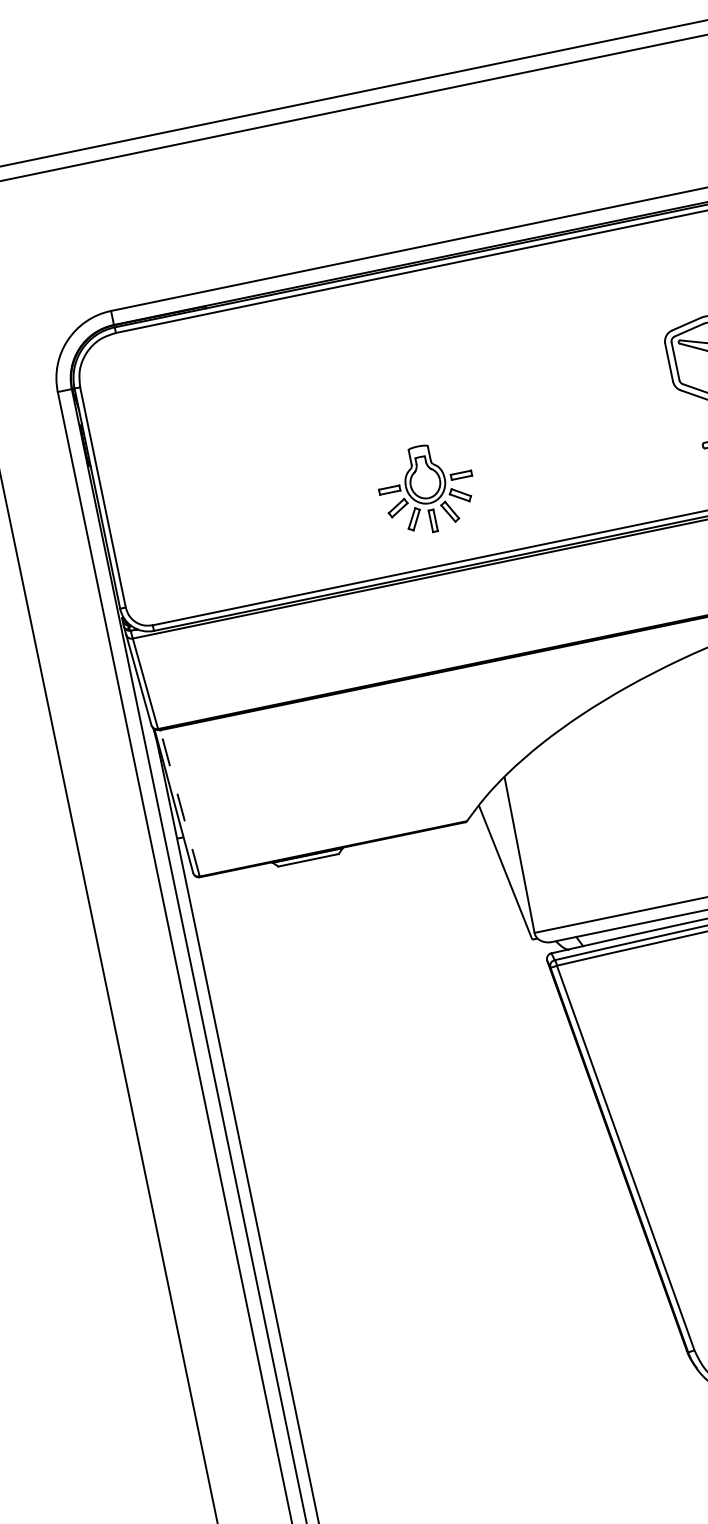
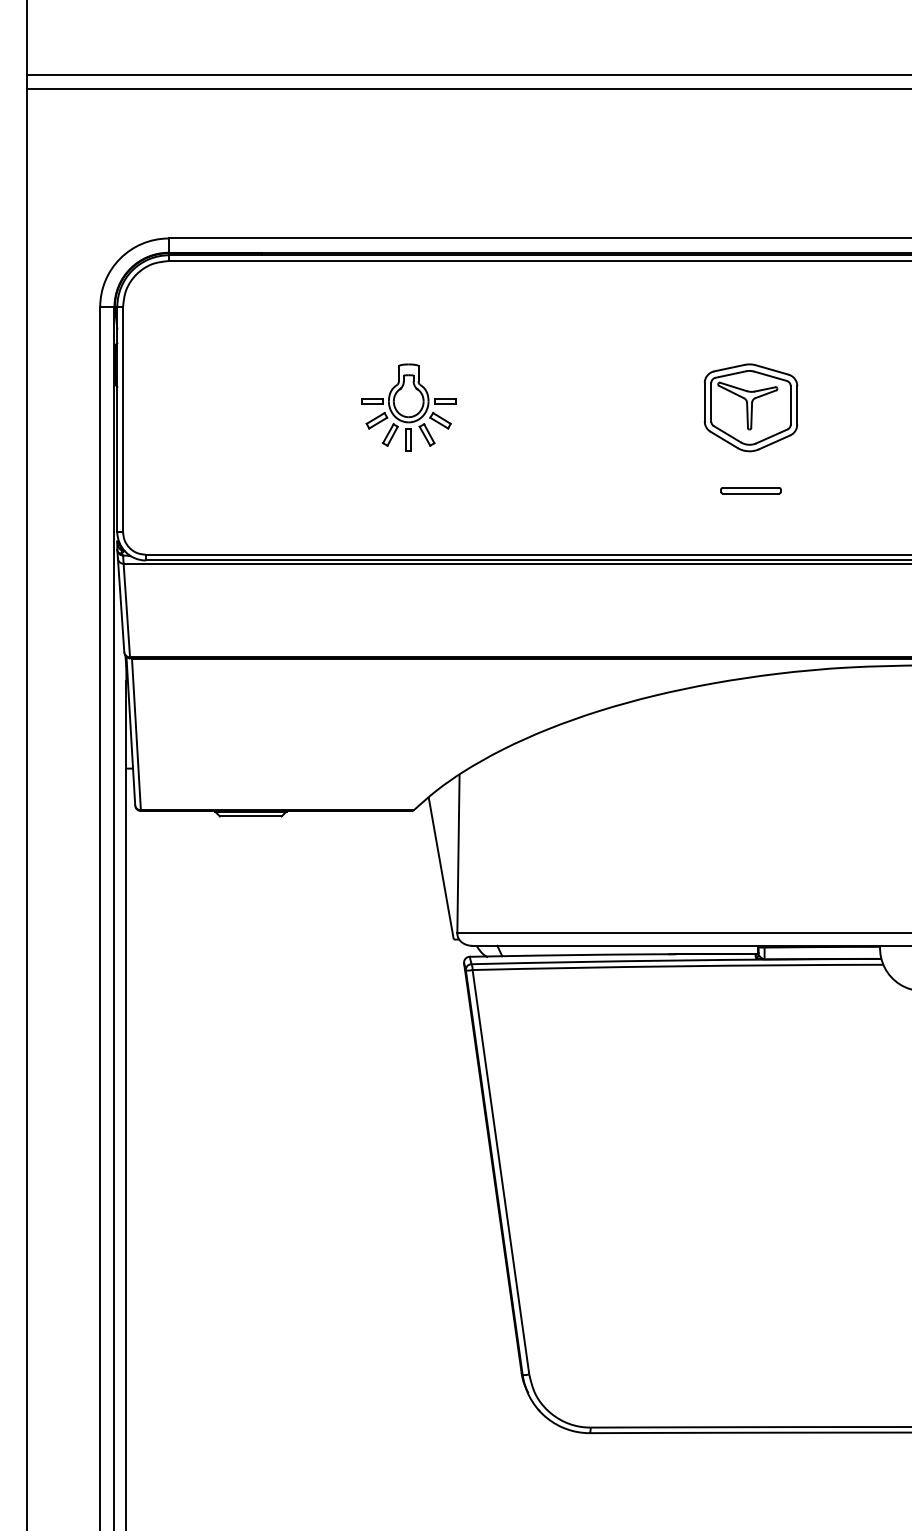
part: (426, 488) -> (408, 407), moved
line: (180, 803) -> (136, 734), dashed -> solid

